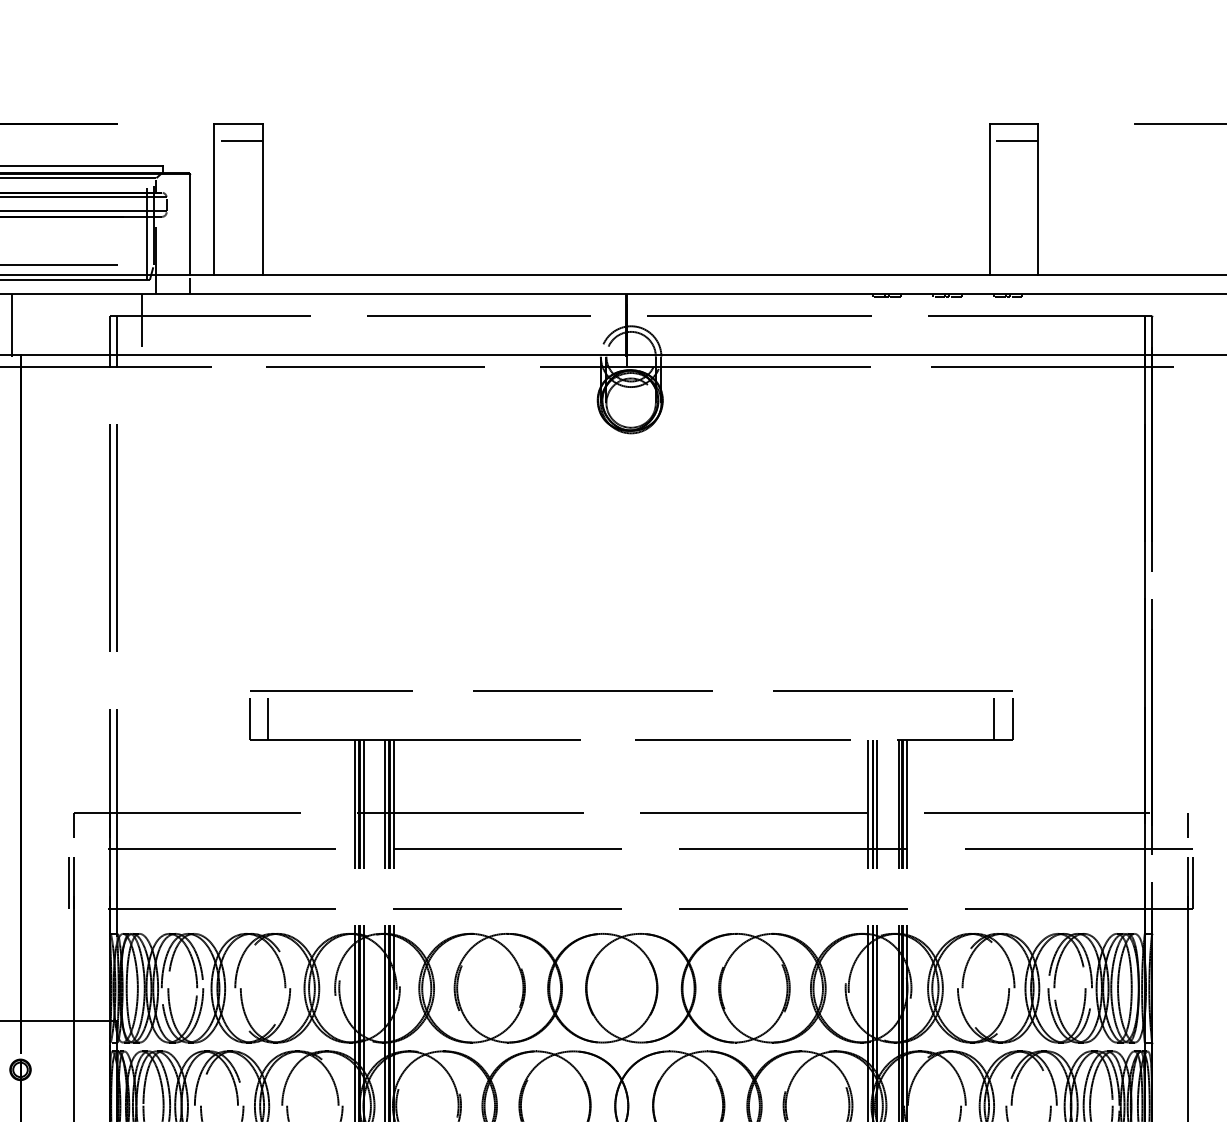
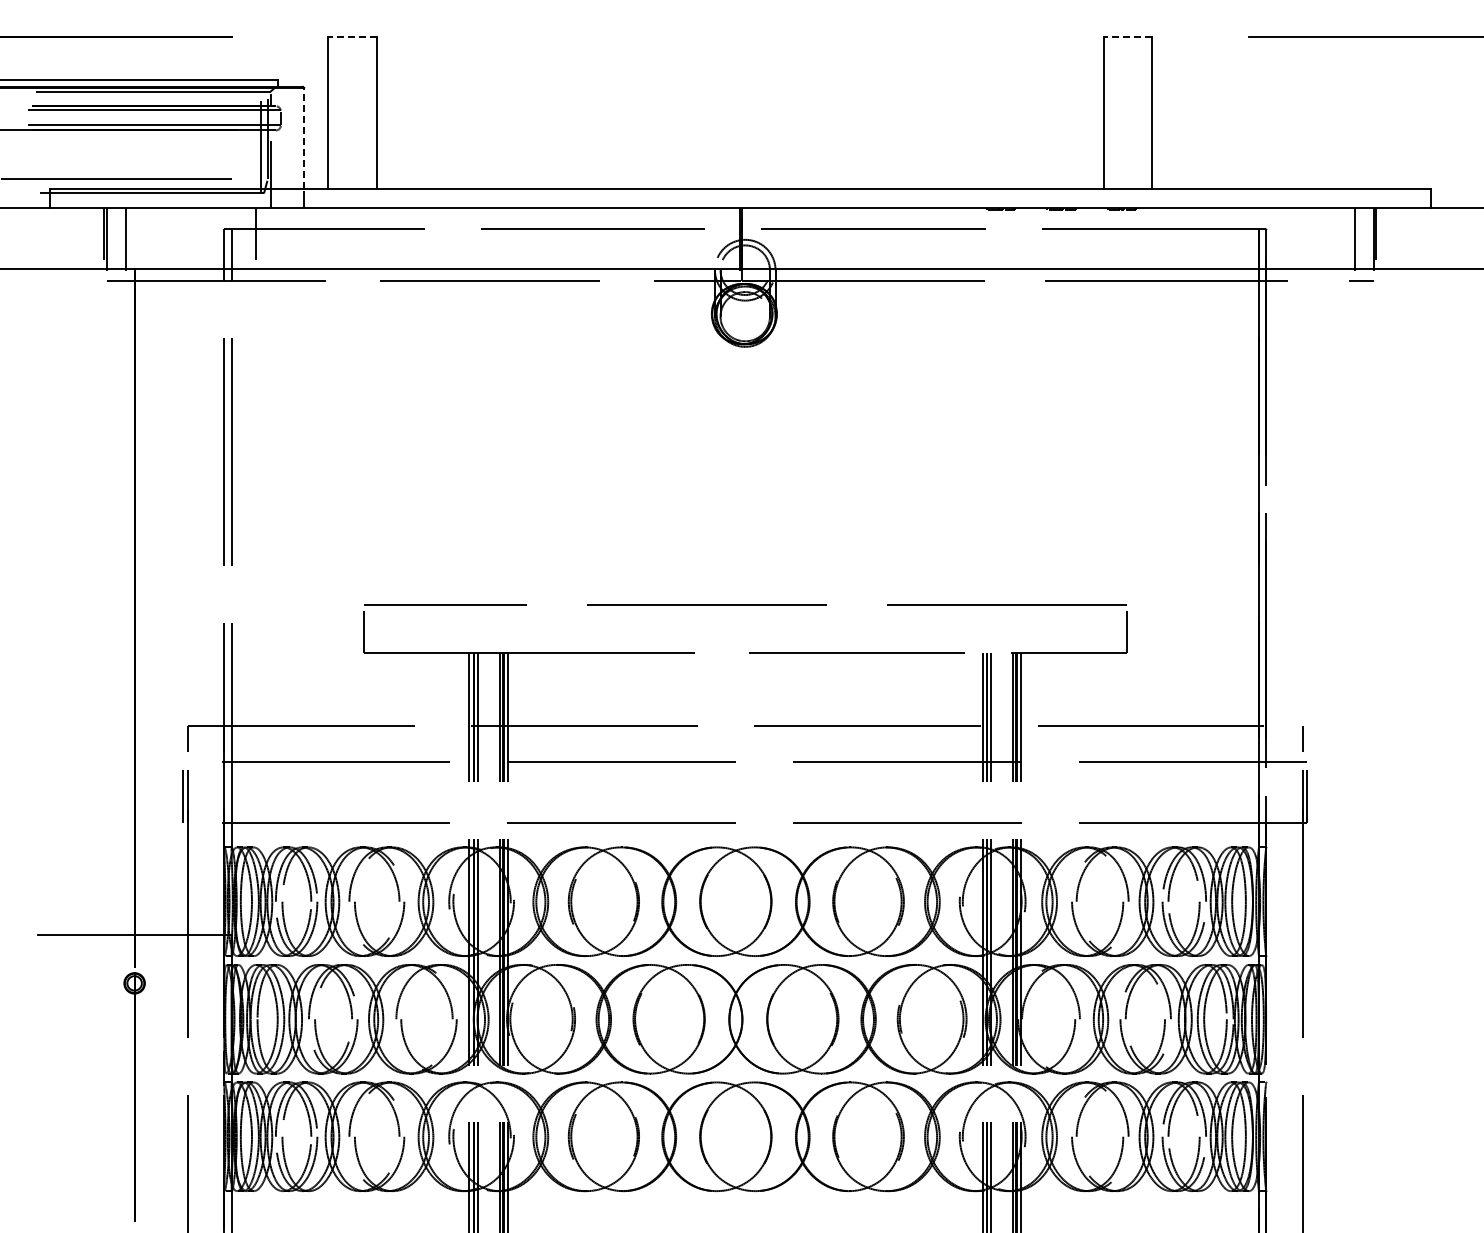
line: (238, 123) -> (352, 37), solid -> dashed
line: (1013, 123) -> (1127, 37), solid -> dashed
line: (238, 140) -> (352, 54), removed
line: (1013, 140) -> (1127, 54), removed
line: (190, 223) -> (304, 137), solid -> dashed
line: (268, 714) -> (382, 628), removed
line: (994, 714) -> (1108, 628), removed

